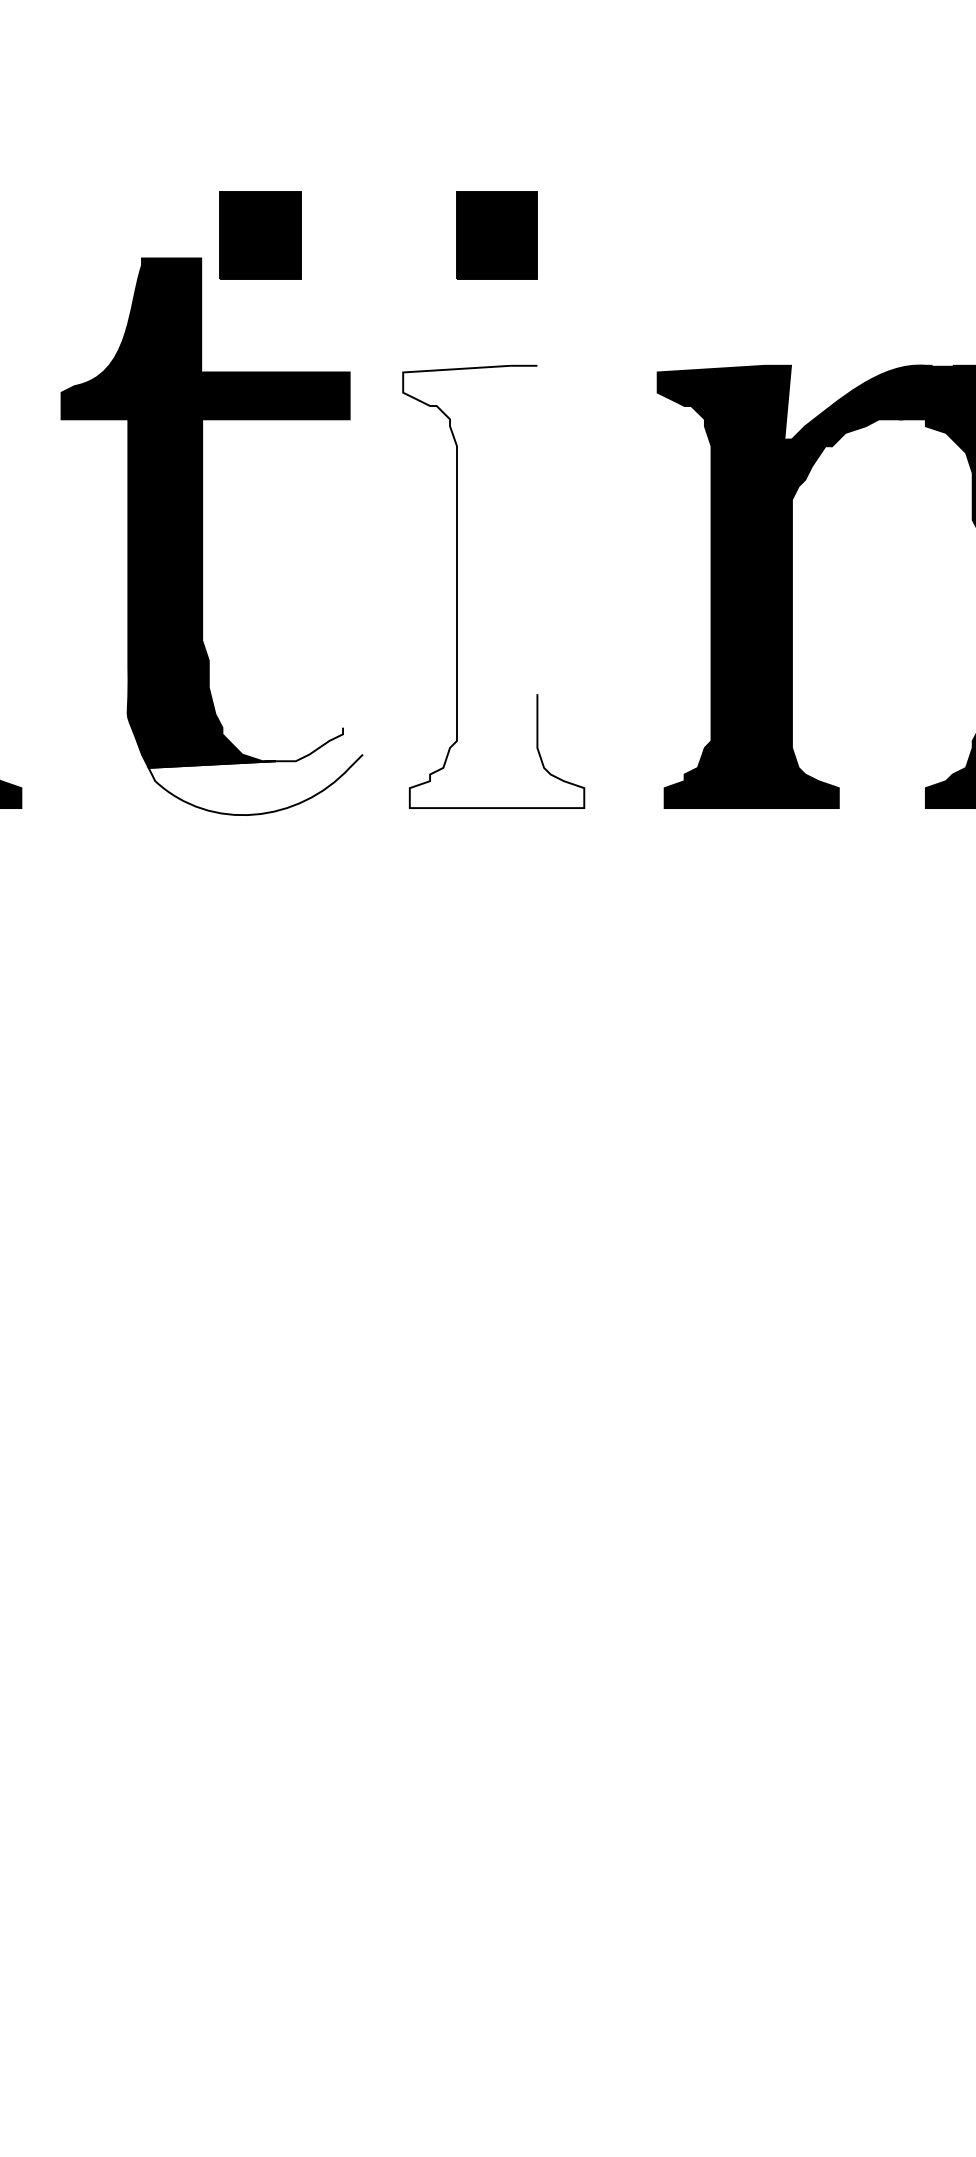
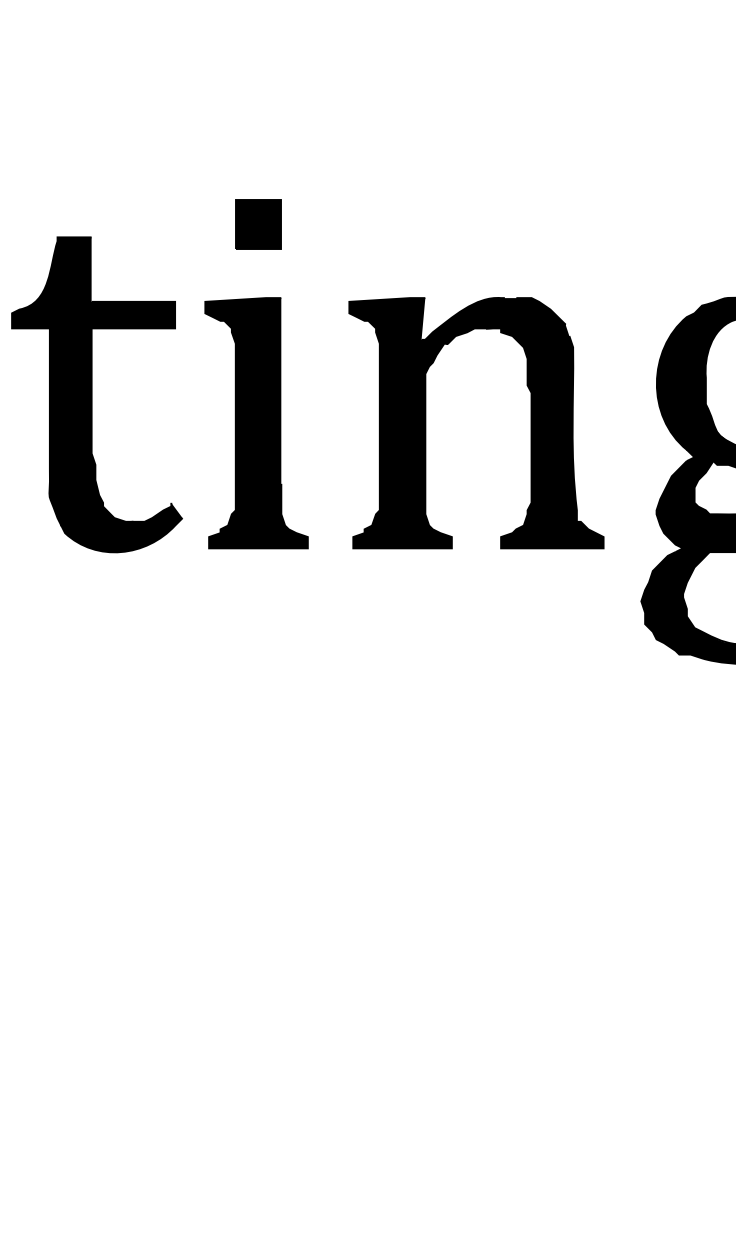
part: (260, 235) -> (124, 224), removed
fill: (493, 587) -> (256, 423), added
fill: (254, 771) -> (121, 527), added

